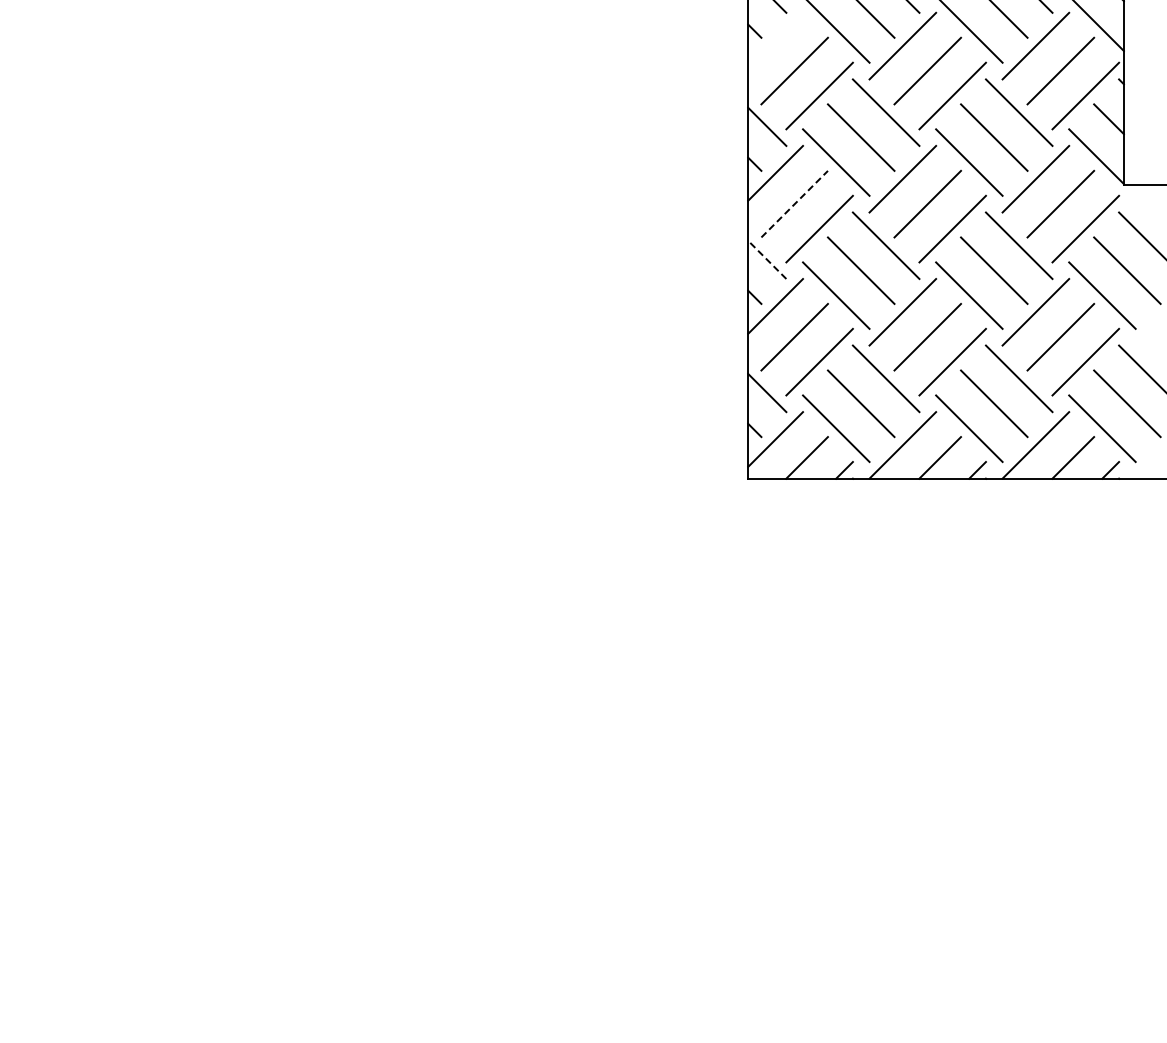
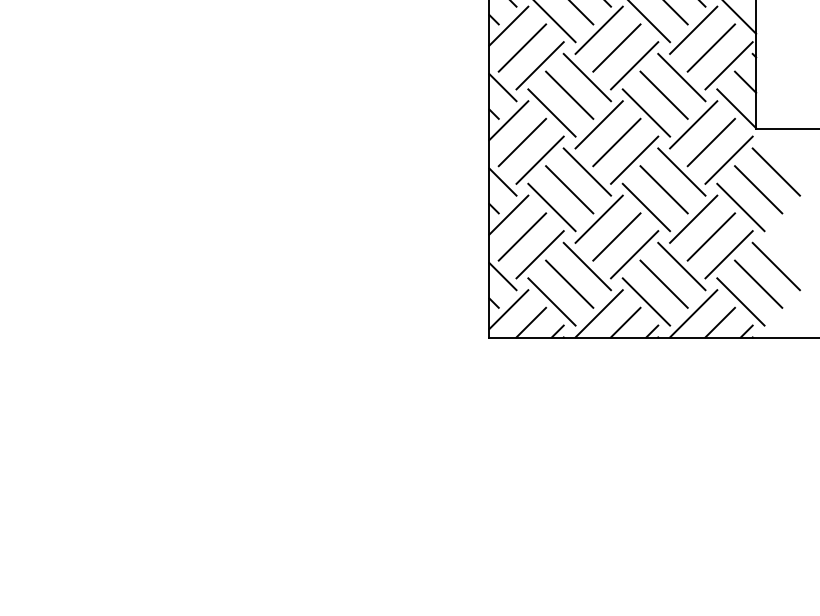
line: (775, 39) -> (508, 25), added
line: (795, 203) -> (522, 142), dashed -> solid
line: (767, 259) -> (503, 181), dashed -> solid

